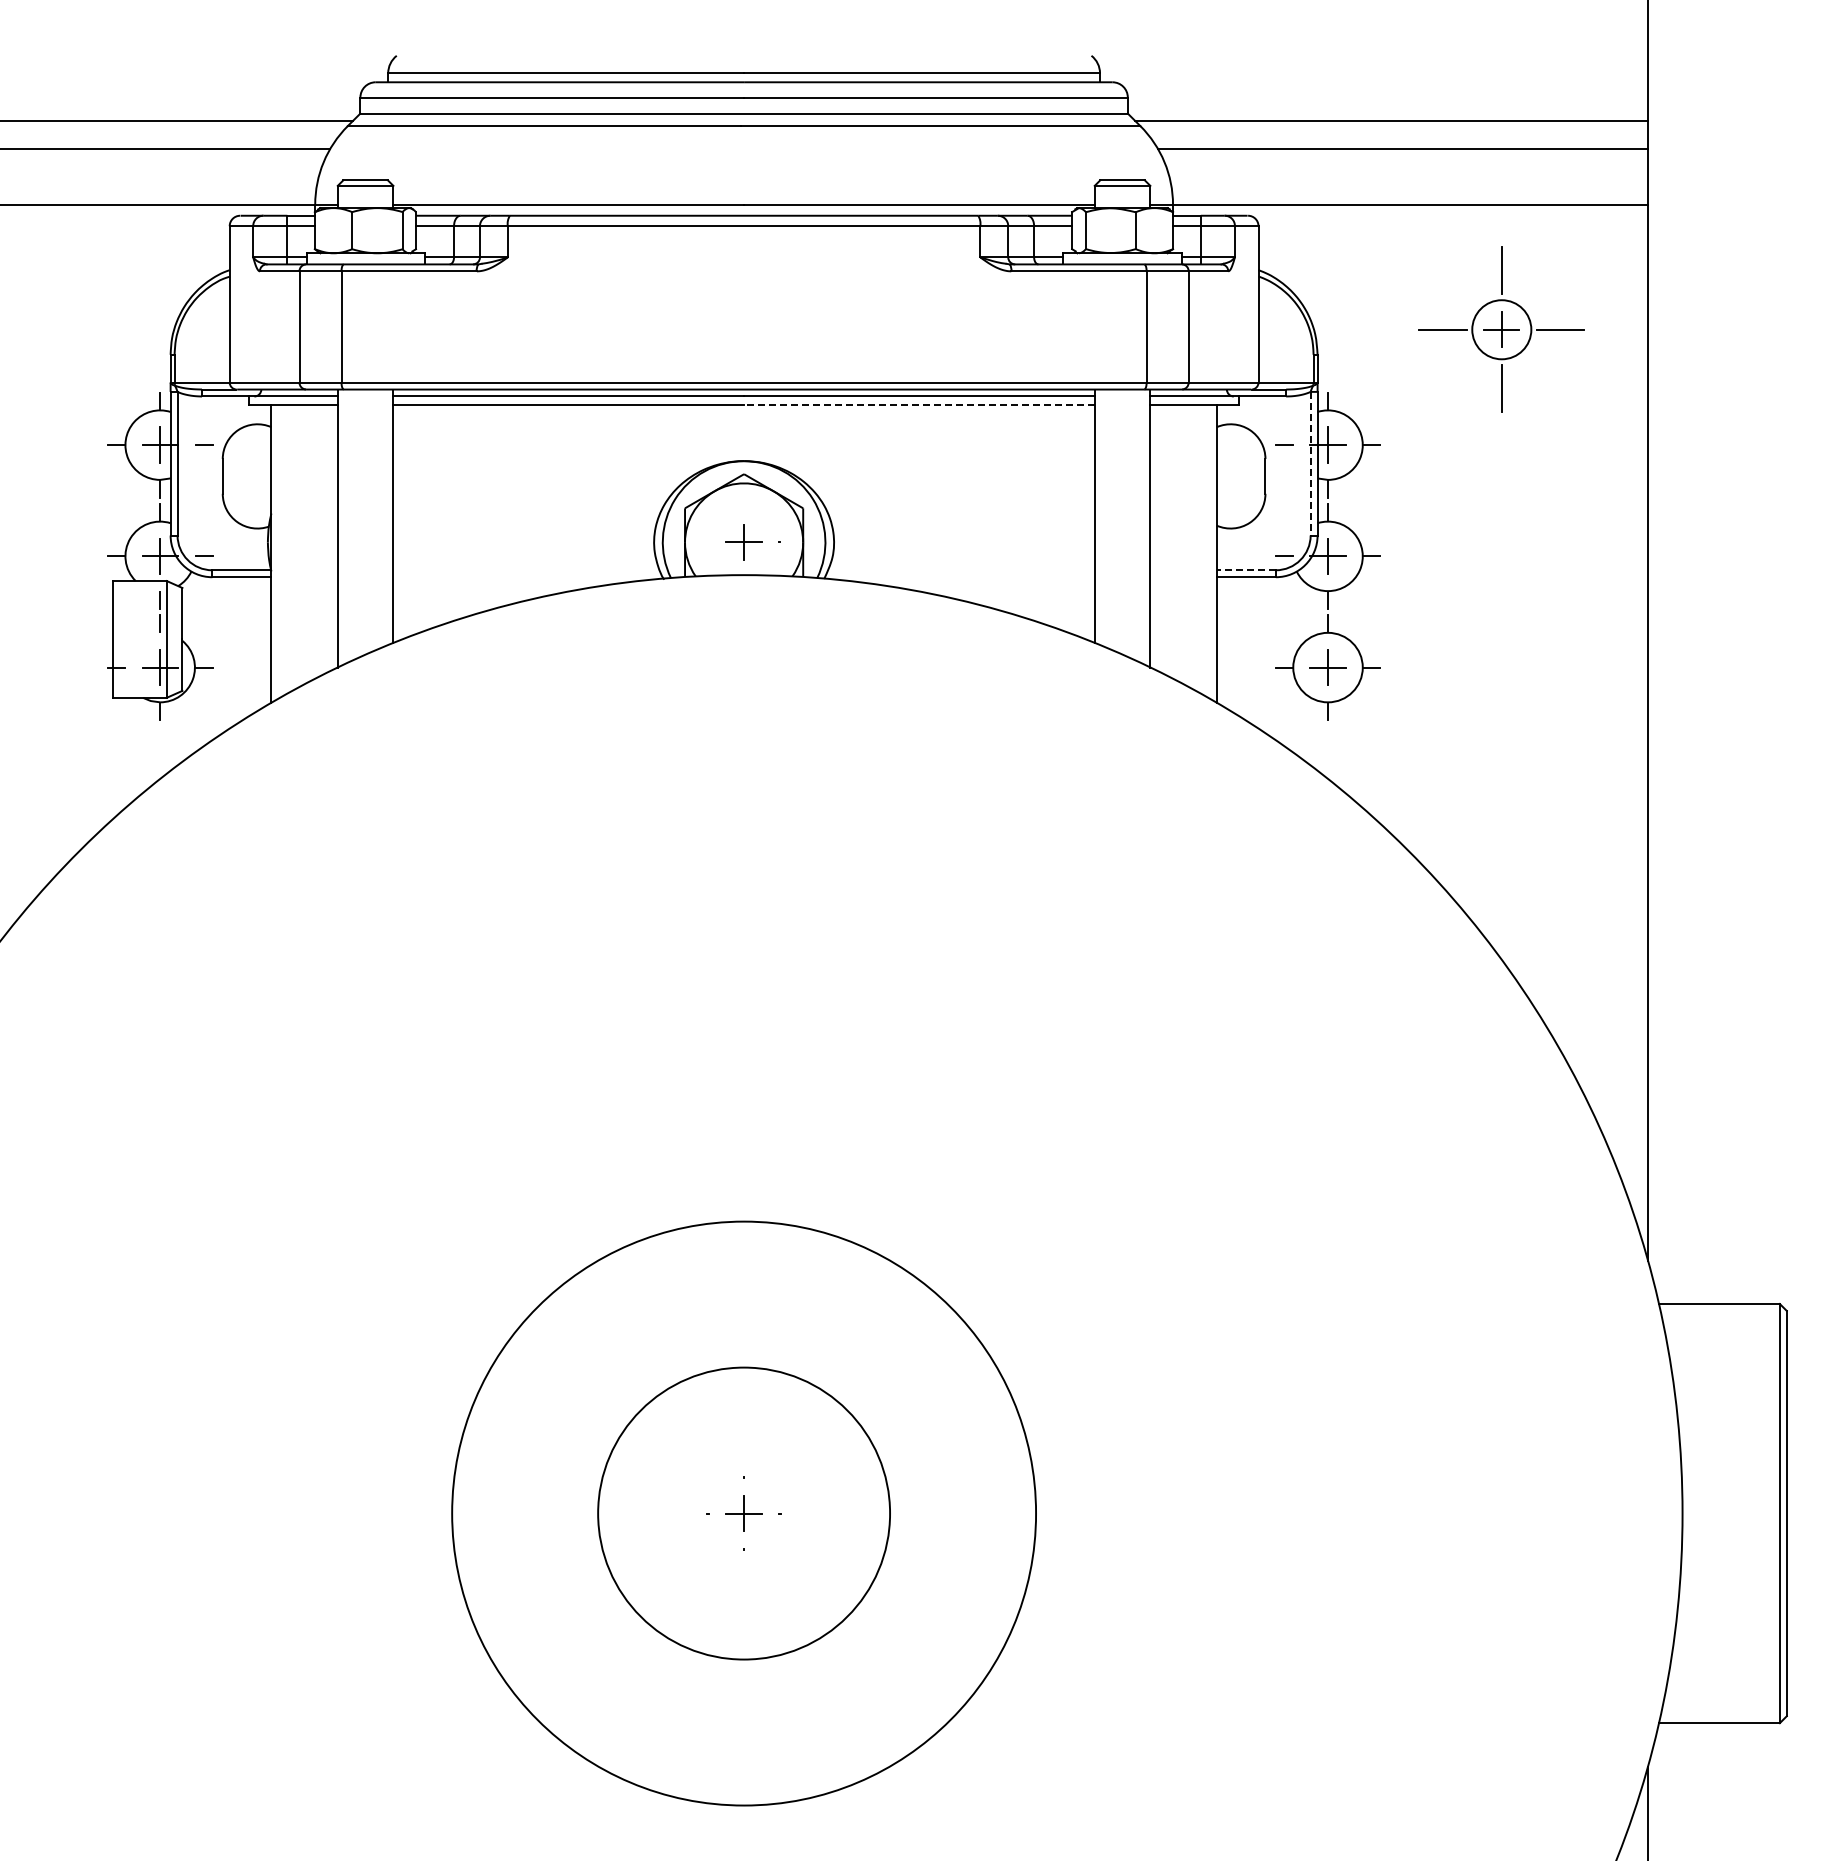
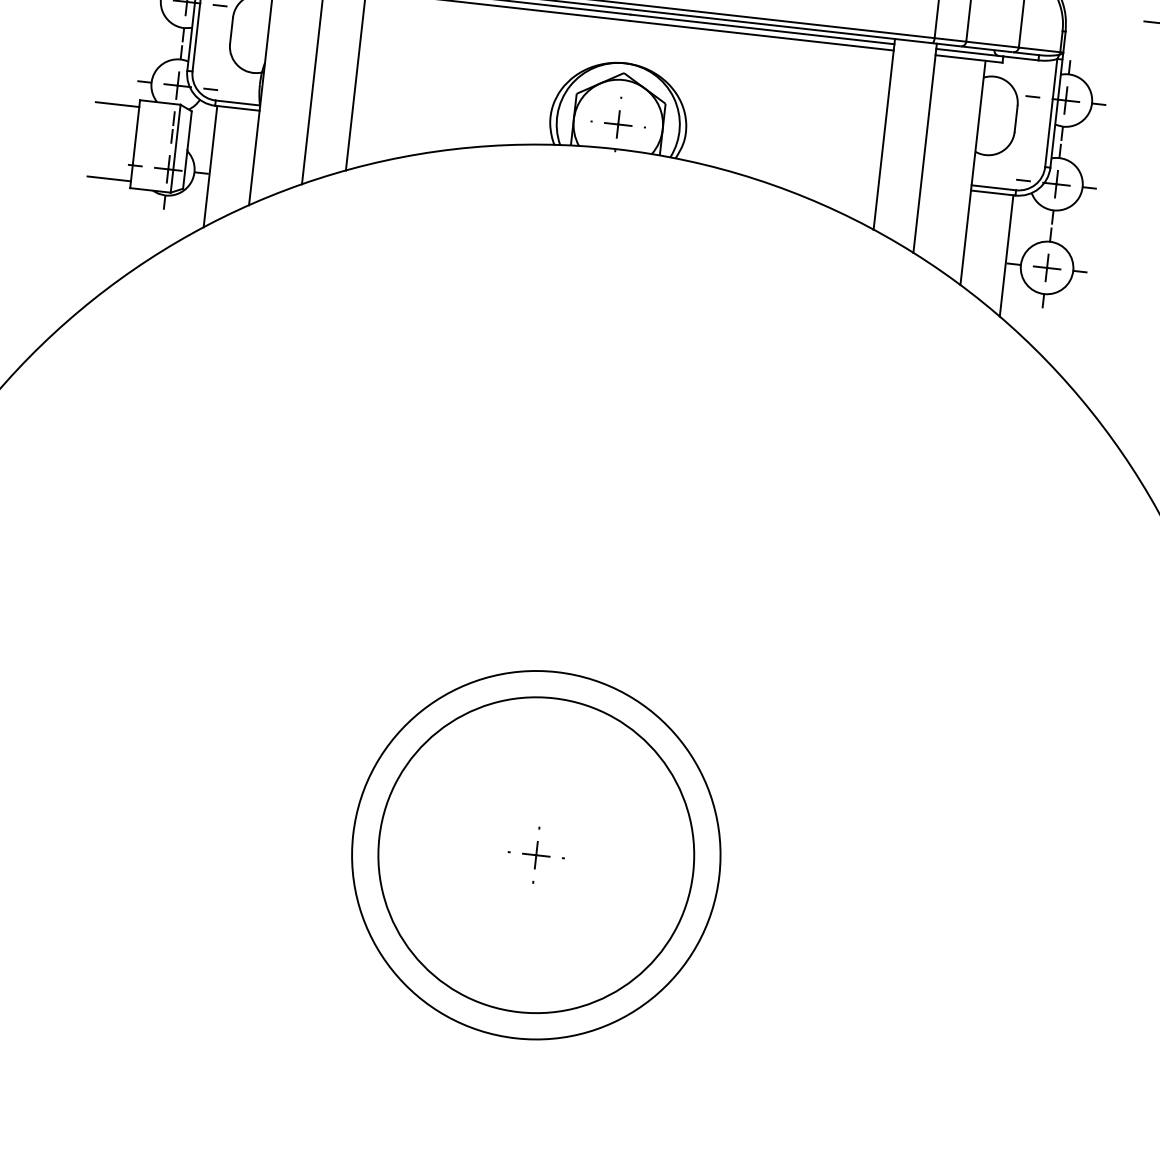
line: (918, 404) -> (761, 35), dashed -> solid
line: (1310, 463) -> (1051, 112), dashed -> solid
line: (1246, 570) -> (993, 187), dashed -> solid
line: (83, 590) -> (117, 104), added
line: (215, 657) -> (210, 166), added
line: (1273, 657) -> (1006, 255), added
line: (83, 688) -> (108, 178), added
circle: (743, 1513) -> (535, 855), size x0.71
circle: (743, 1513) -> (535, 855), size x1.67

